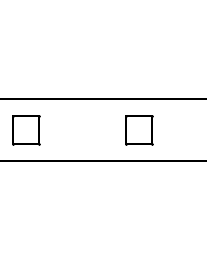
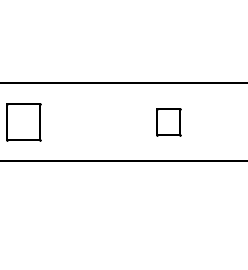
part: (139, 130) -> (168, 122), size x0.7

